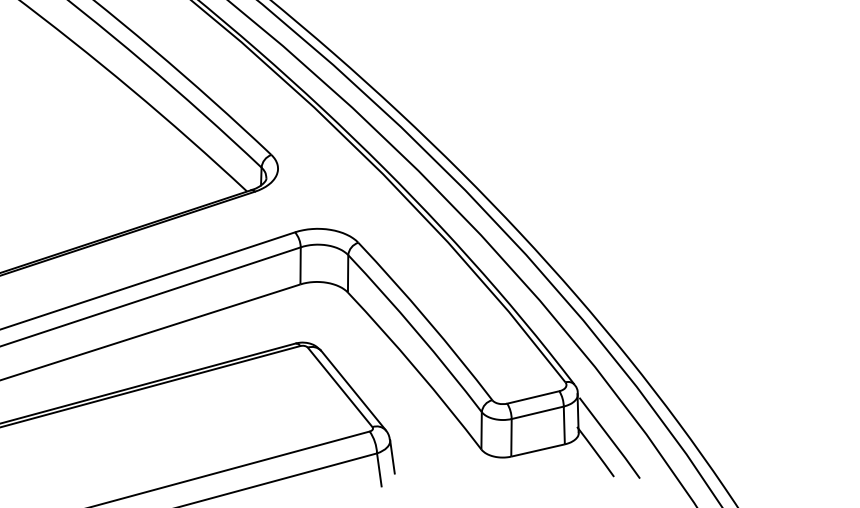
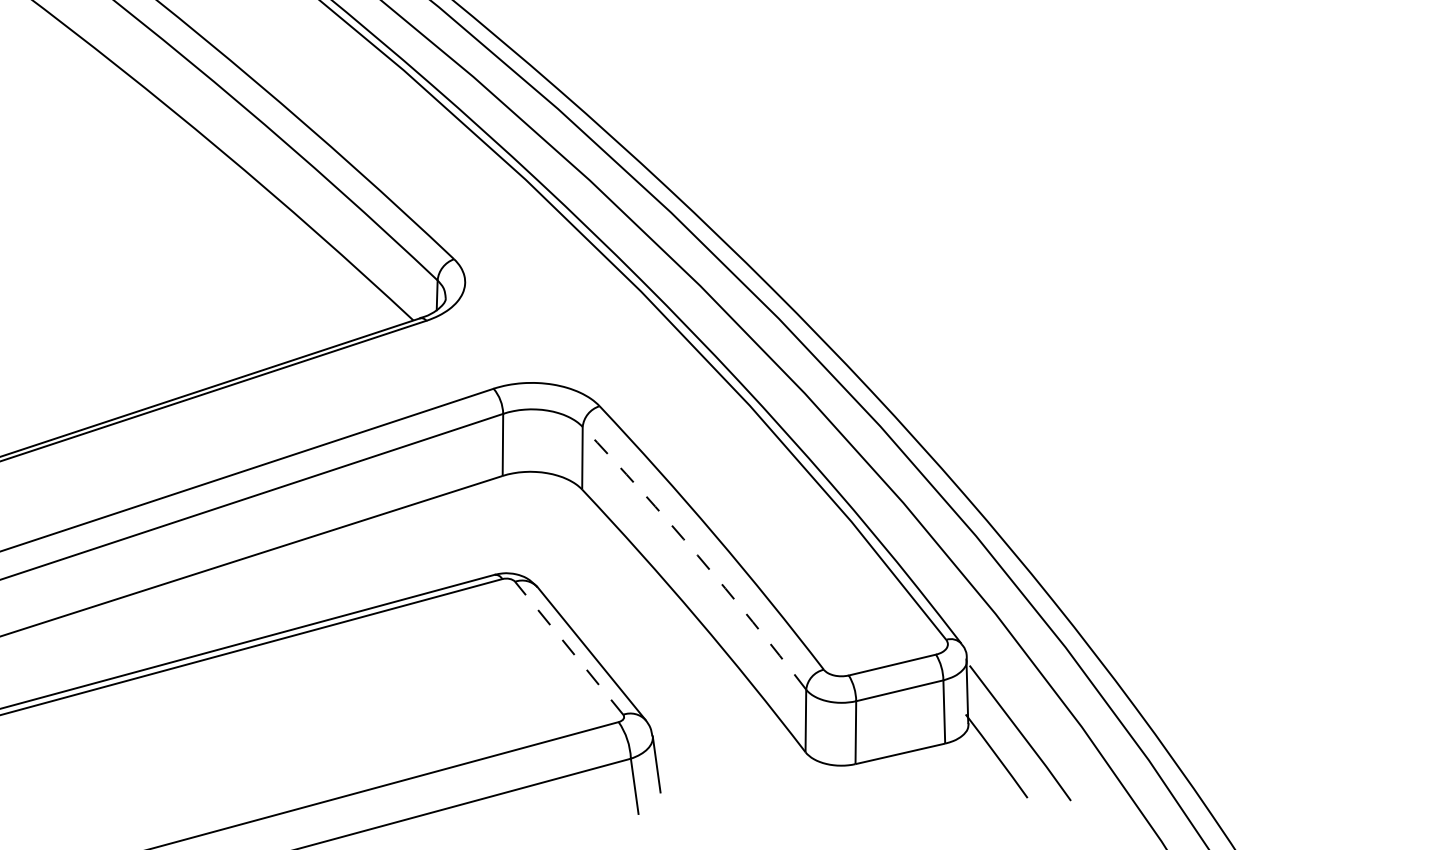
arc: (416, 332) -> (696, 556), solid -> dashed
line: (339, 387) -> (568, 648), solid -> dashed

